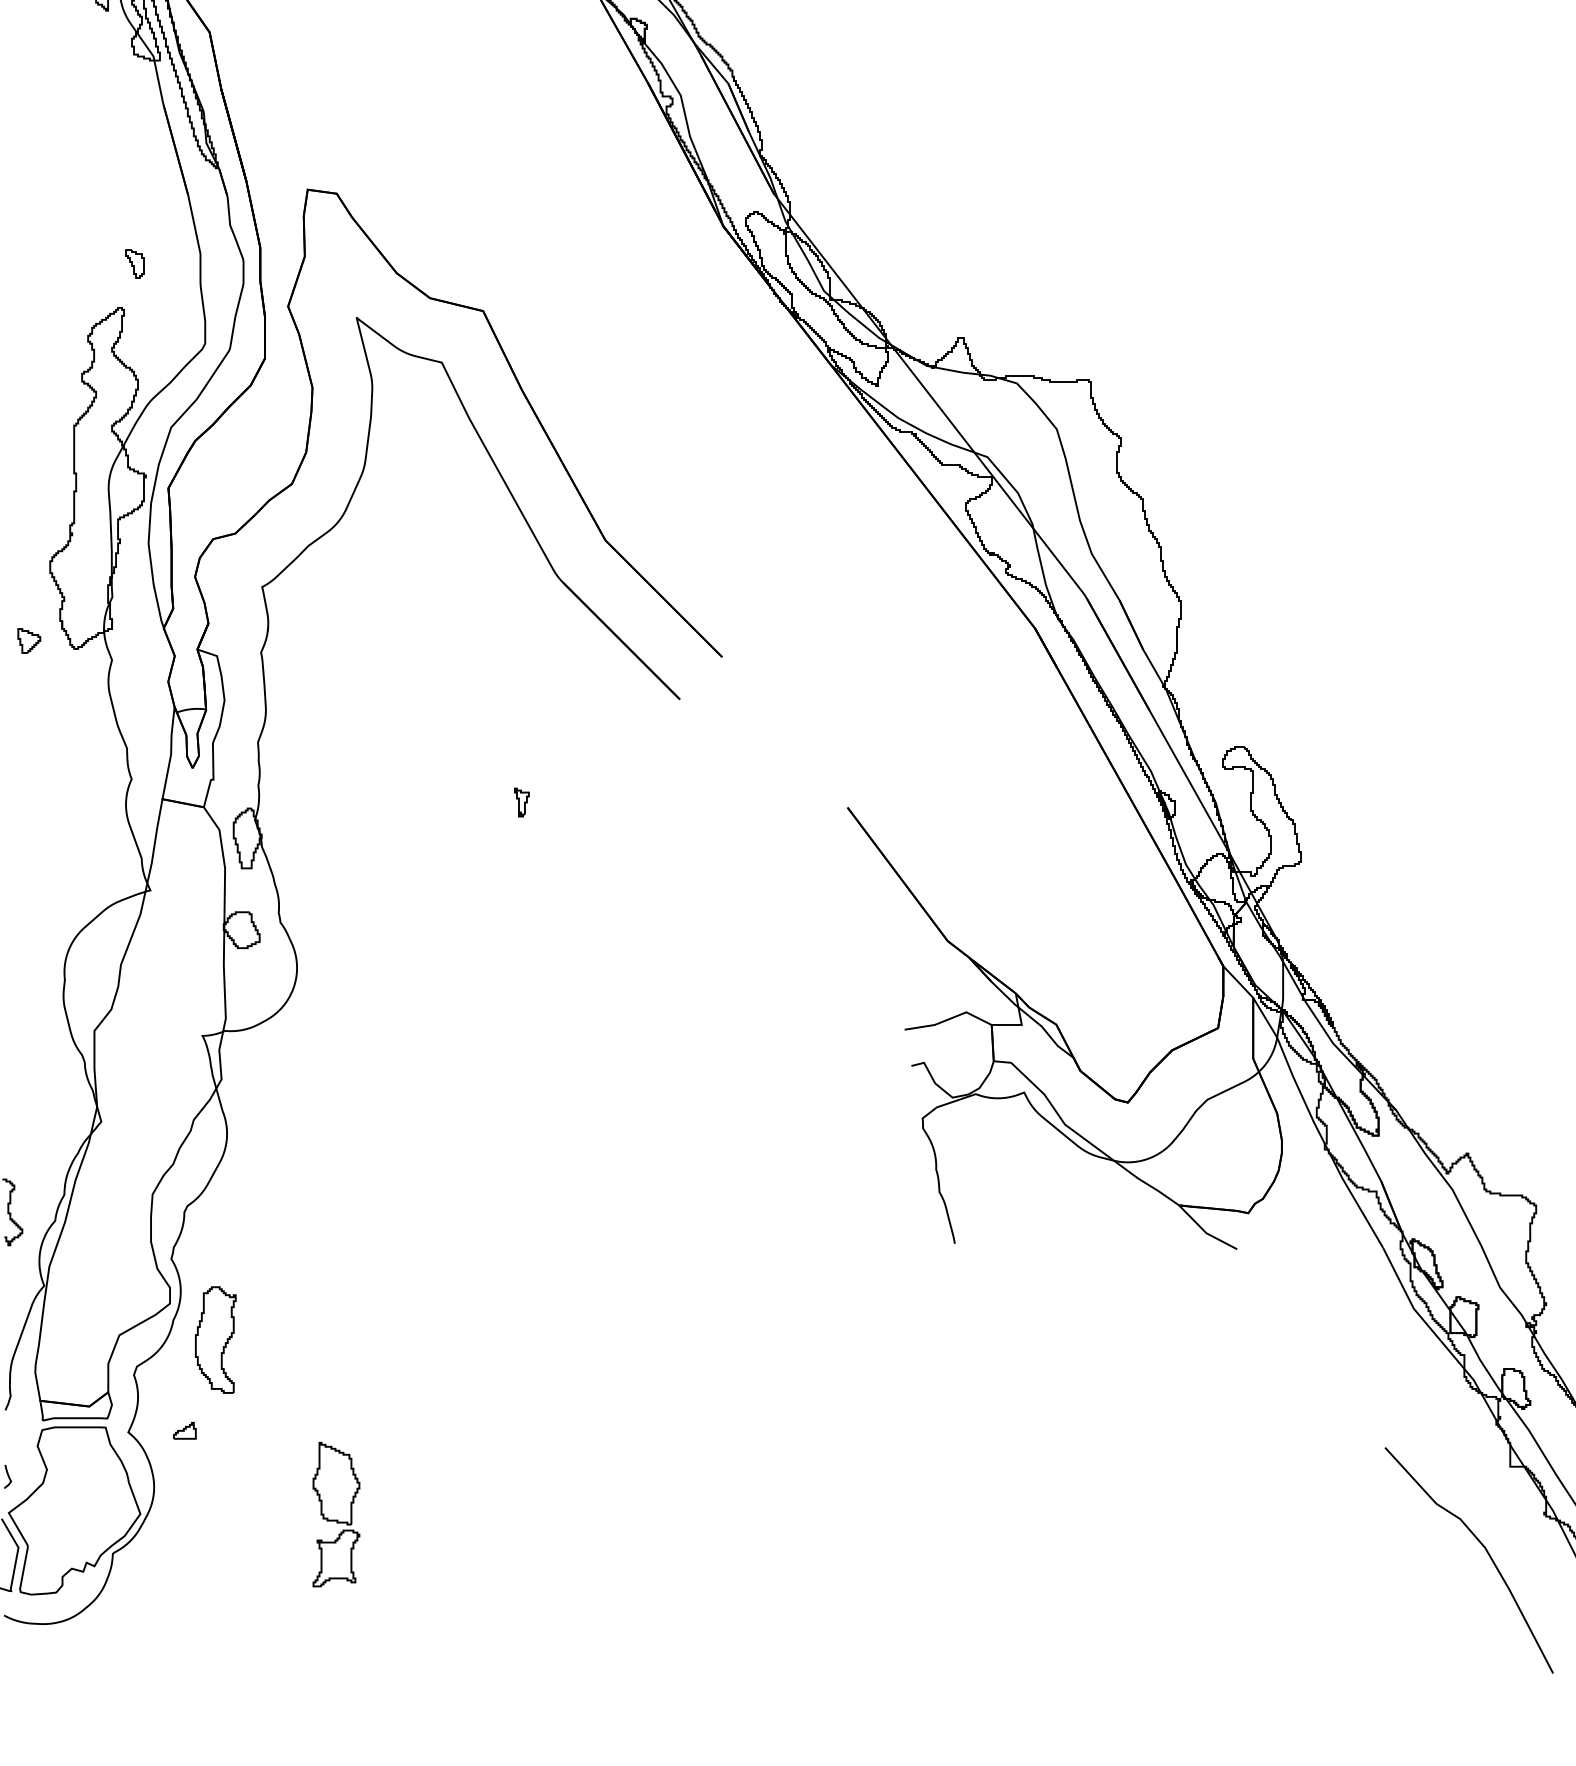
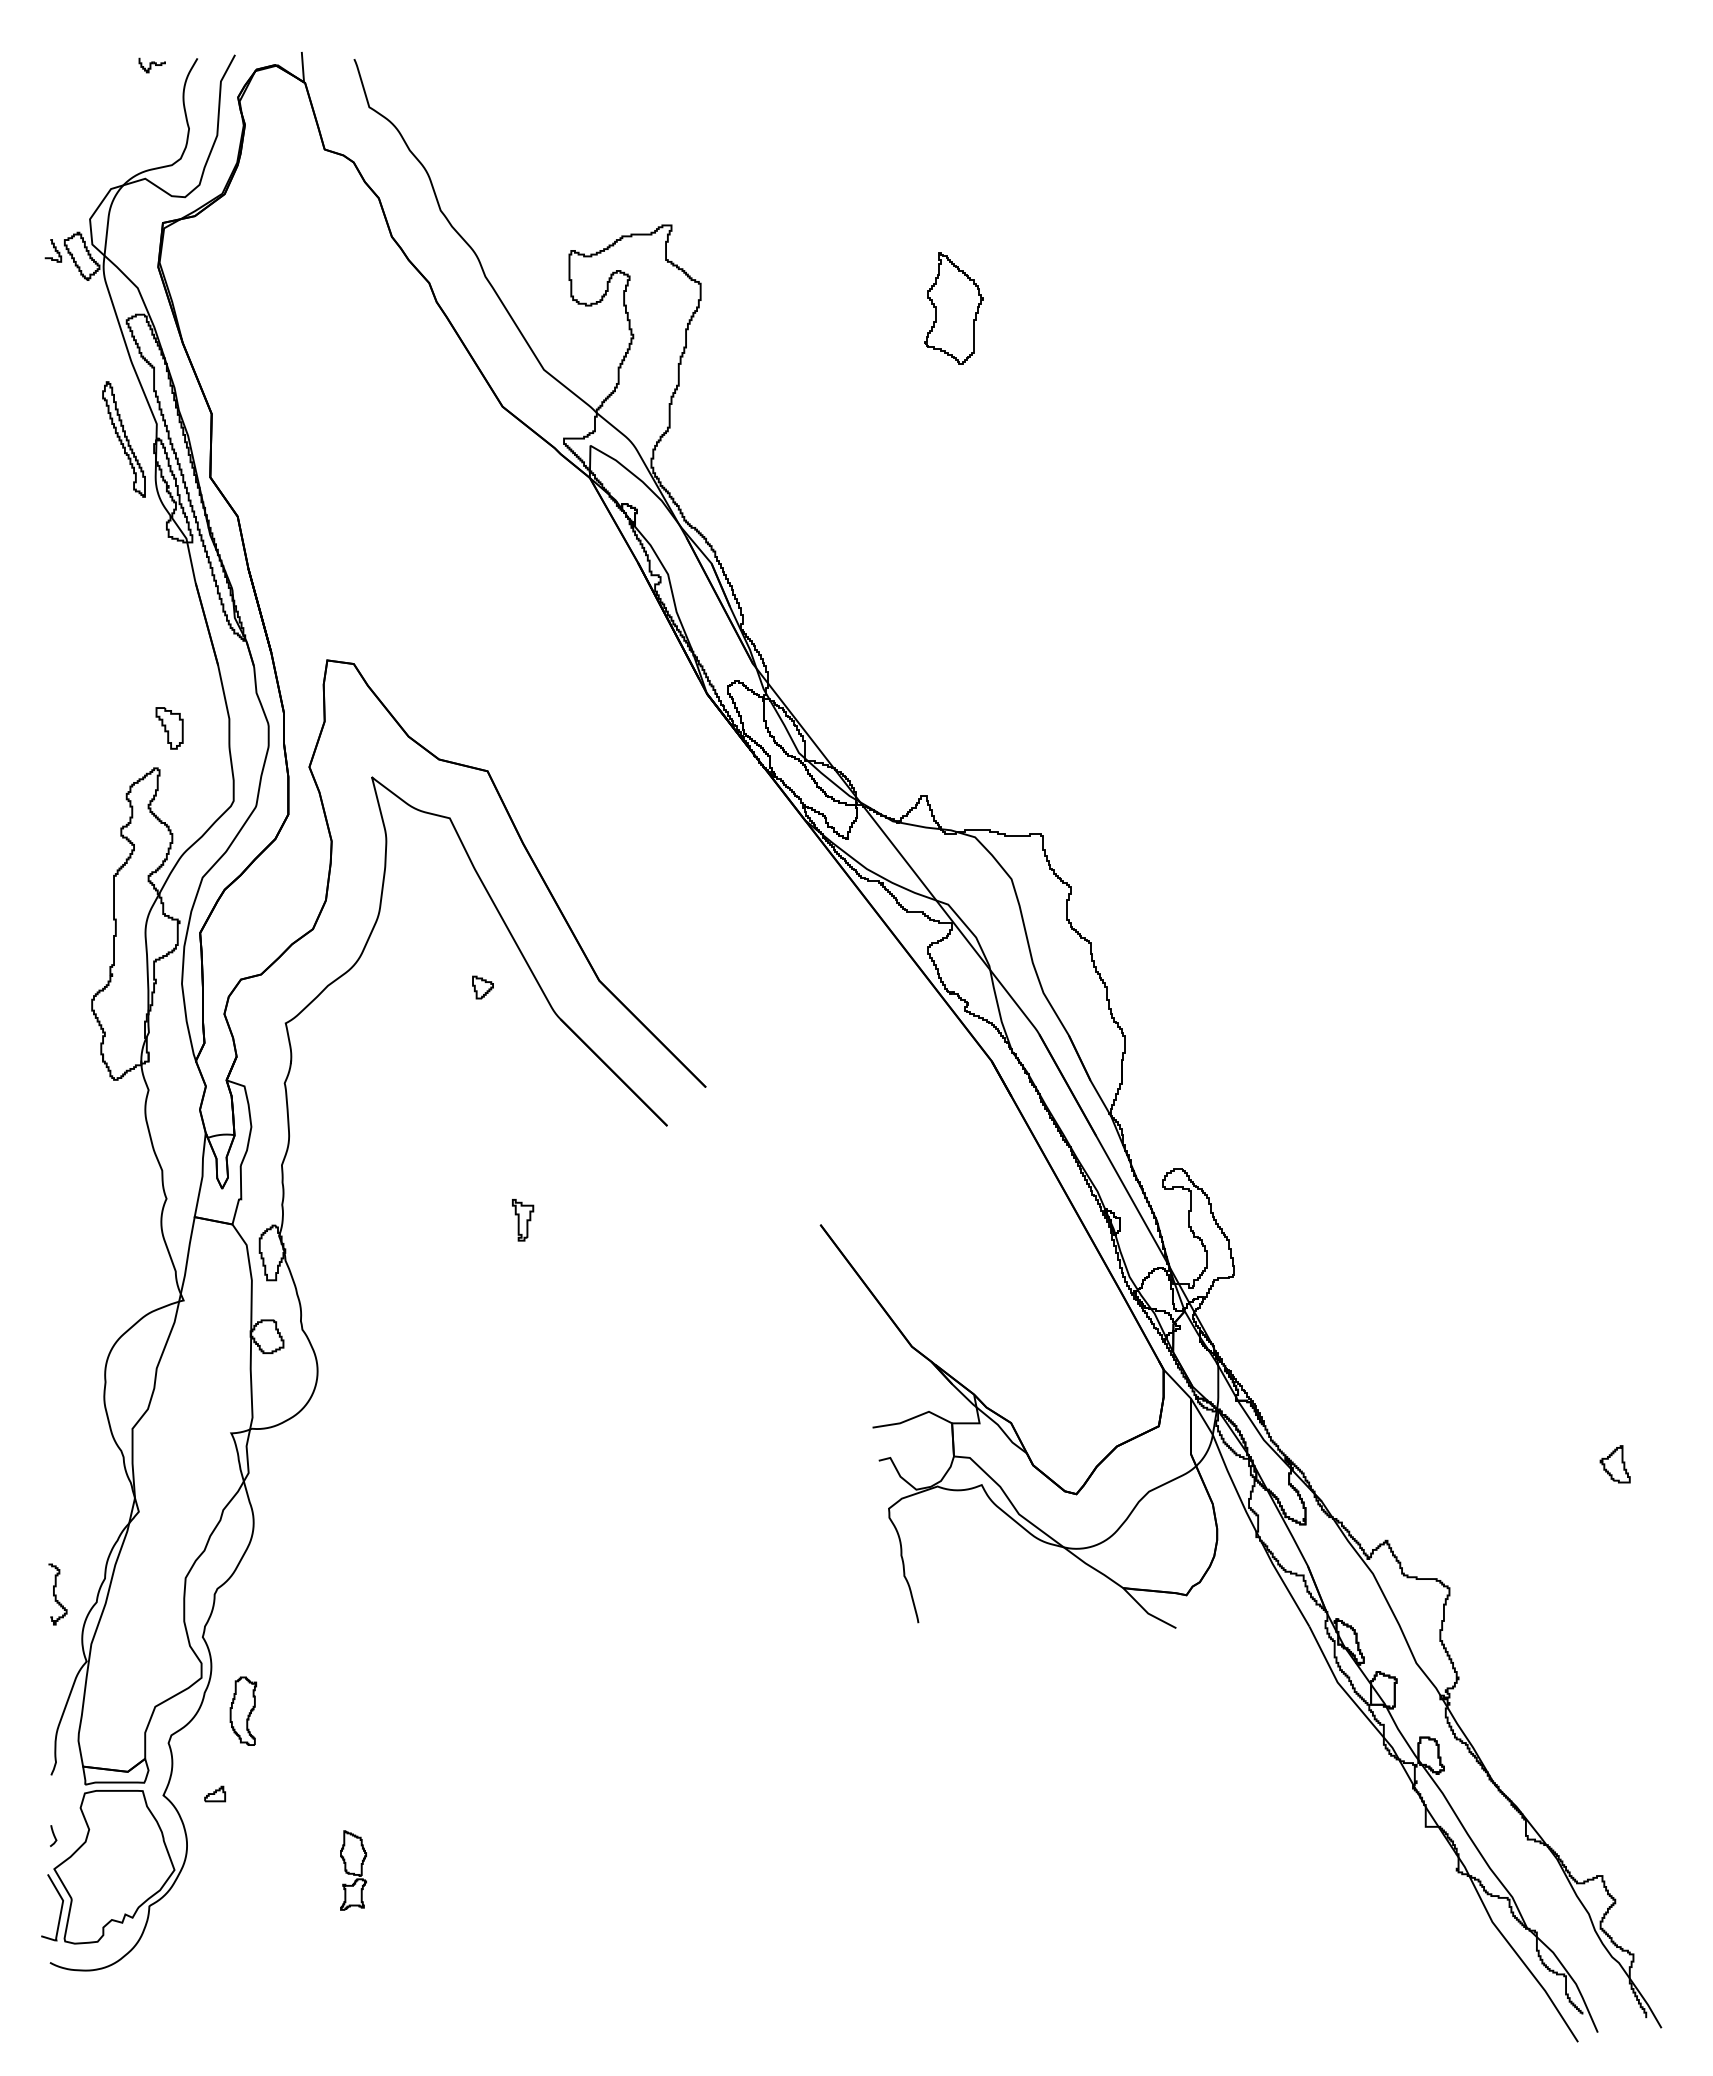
part: (134, 263) -> (169, 727), size x1.6
part: (28, 640) -> (482, 987), moved
part: (521, 801) -> (522, 1219), size x1.6
part: (215, 1340) -> (243, 1711), size x0.7
part: (336, 1514) -> (353, 1870), size x0.6
curve: (1485, 1551) -> (1403, 1904), removed

